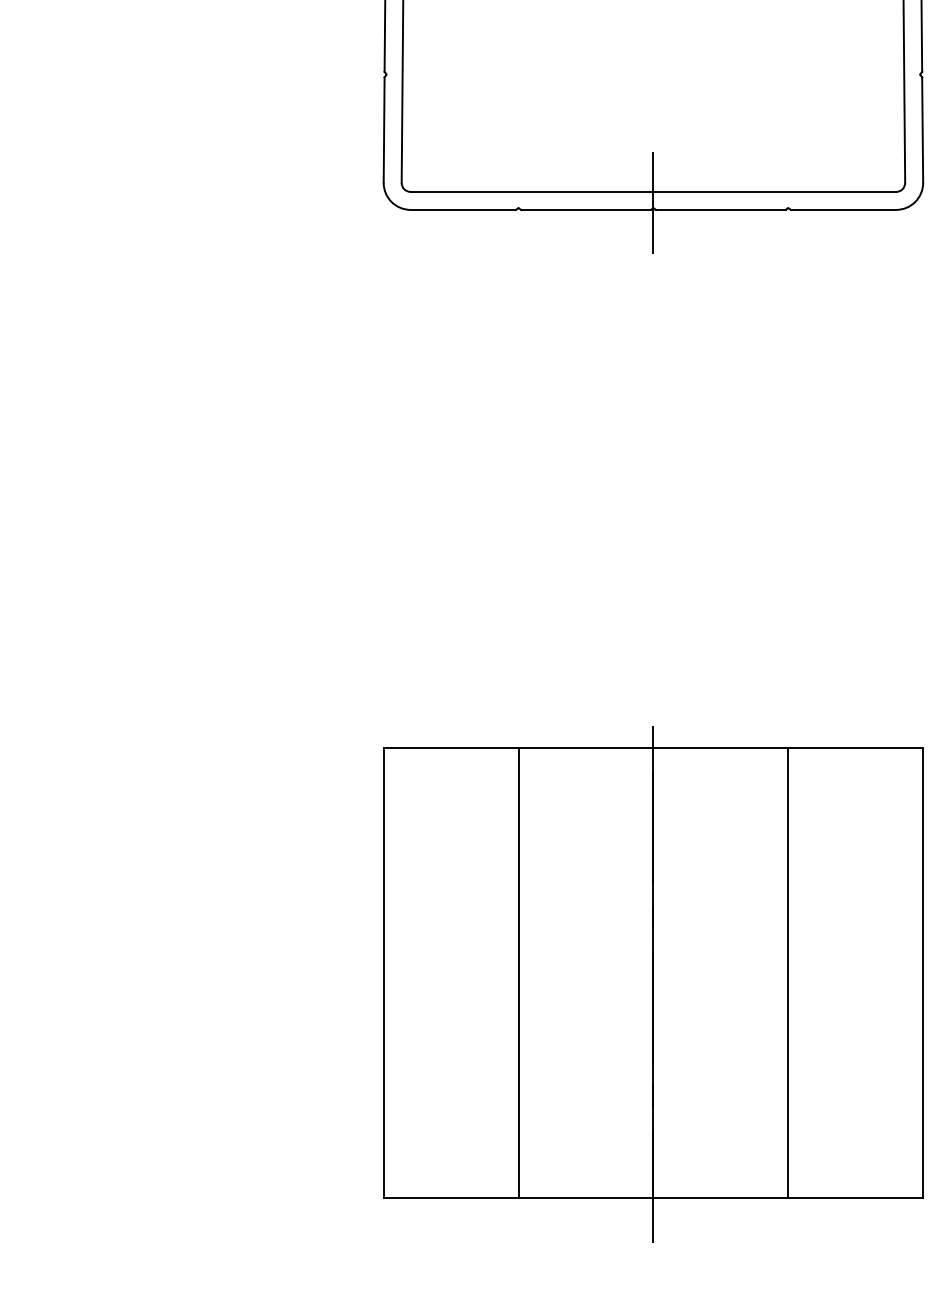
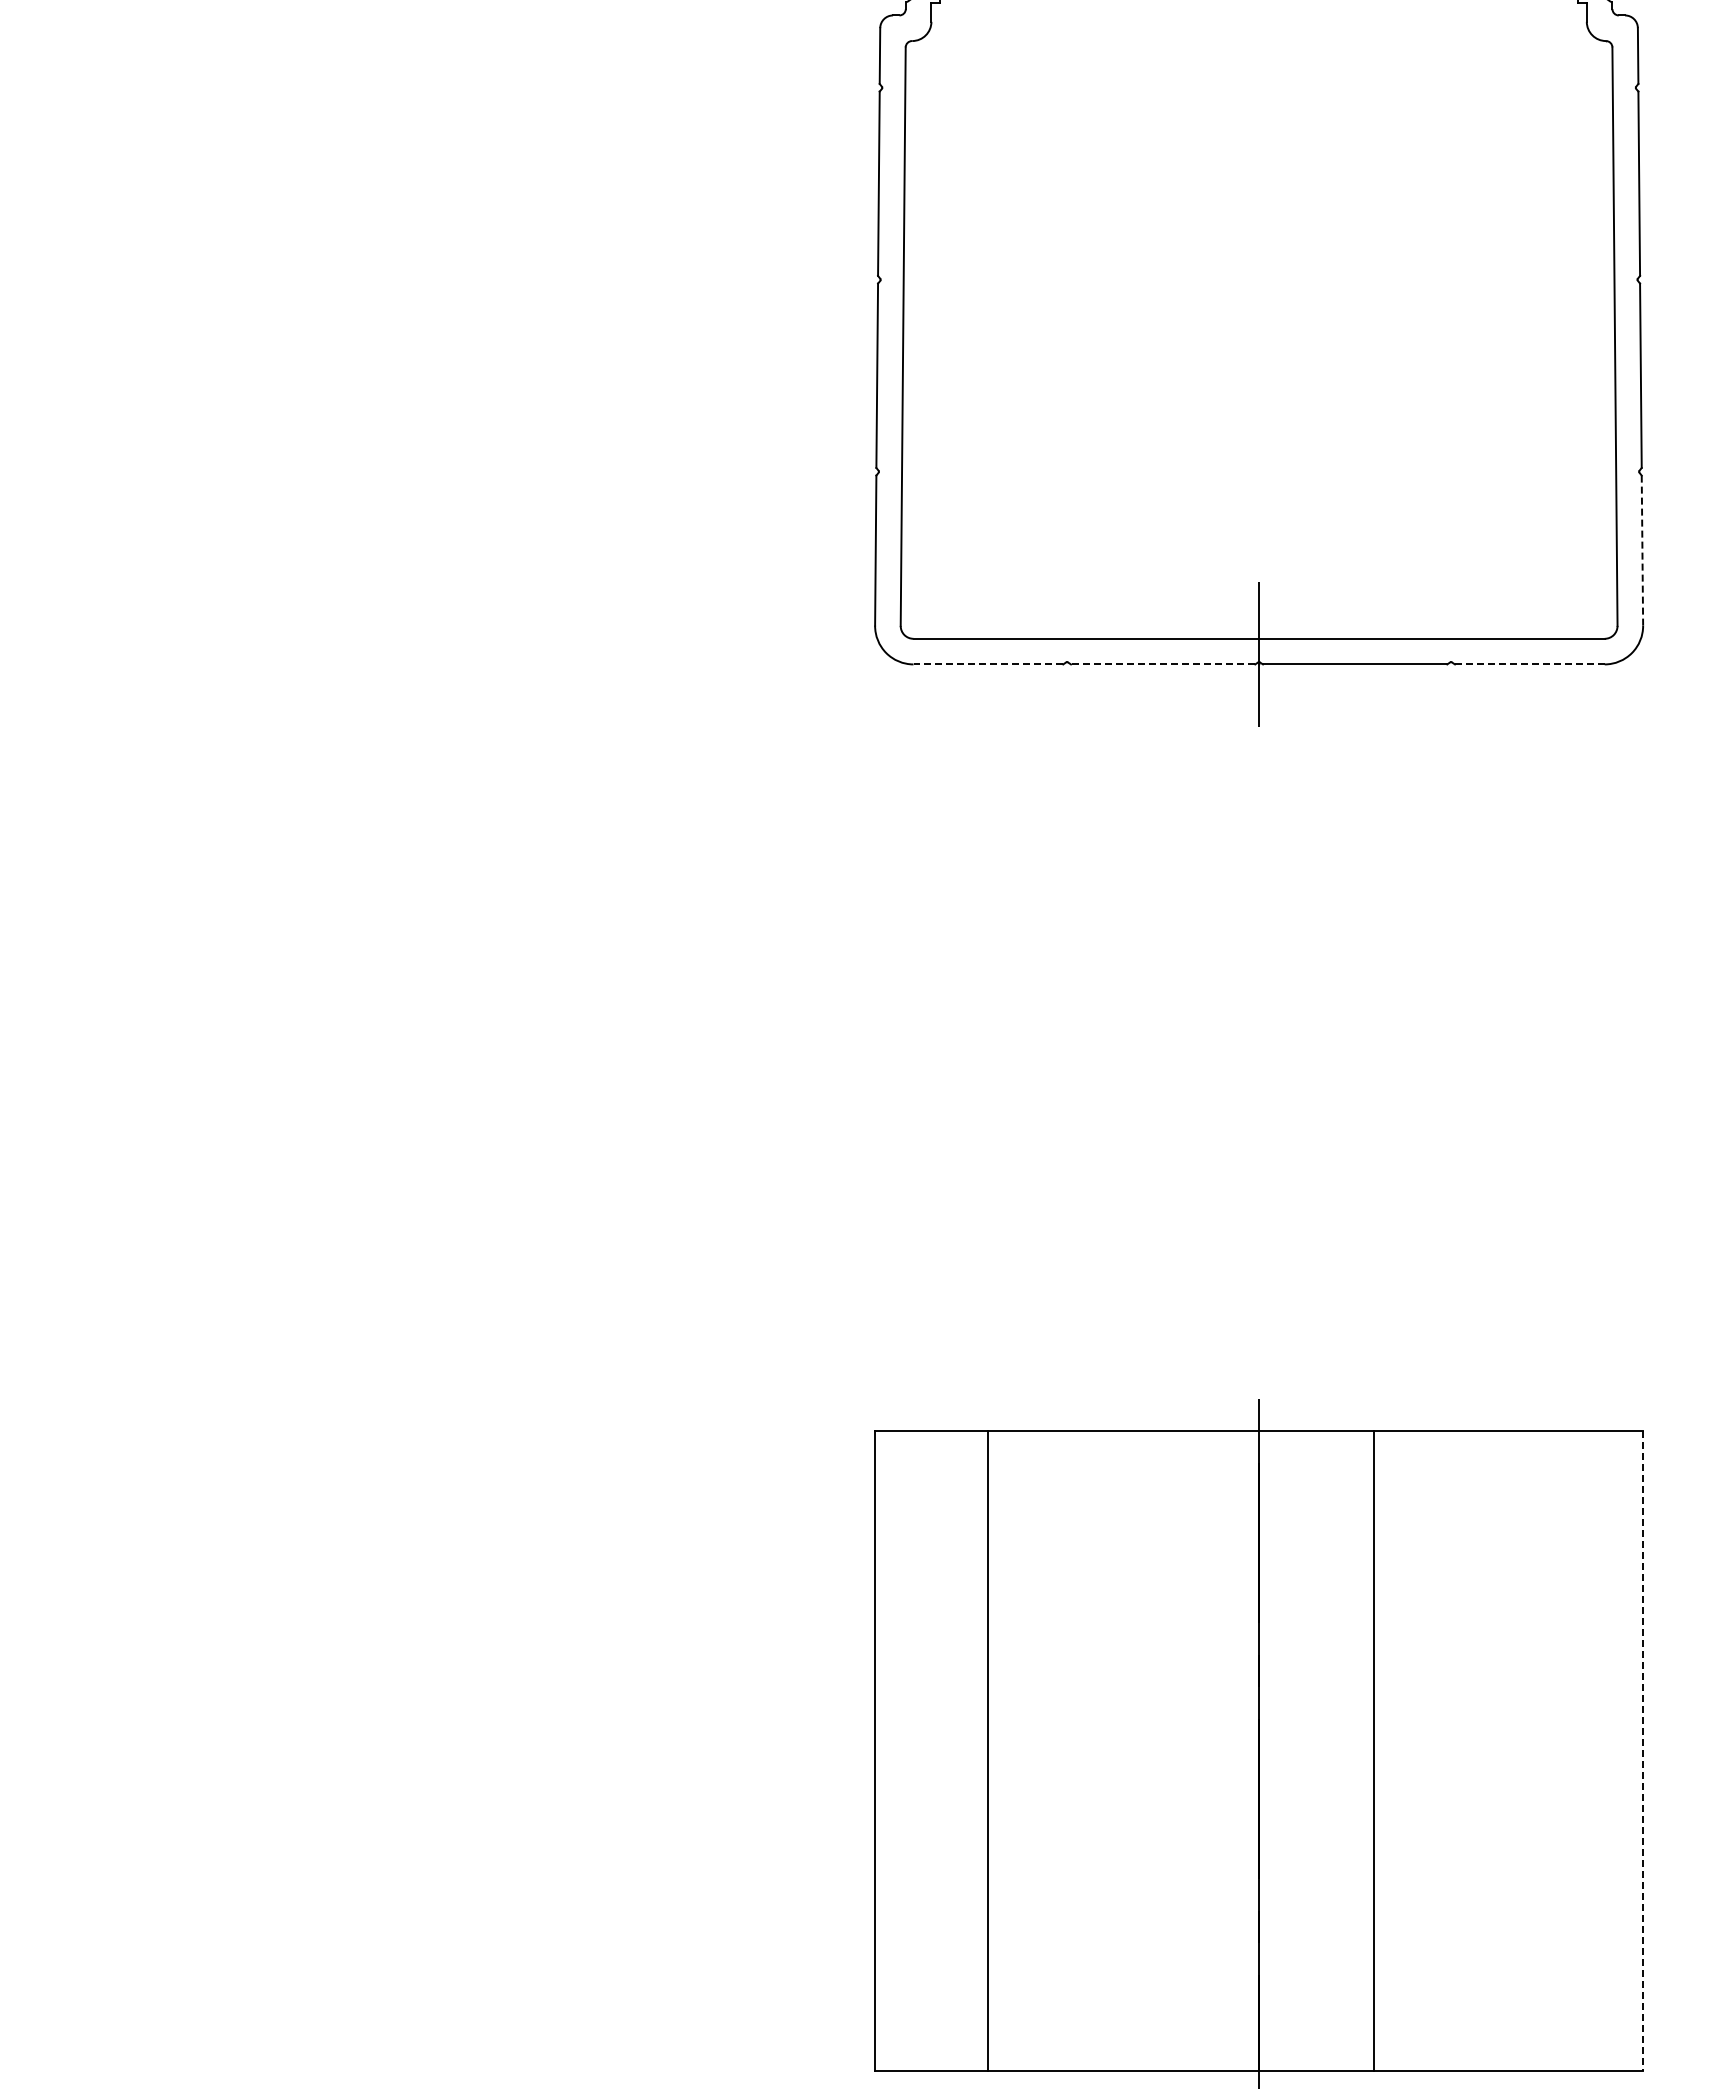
line: (922, 130) -> (1642, 551), solid -> dashed
line: (463, 209) -> (988, 664), solid -> dashed
line: (585, 209) -> (1162, 664), solid -> dashed
line: (843, 209) -> (1529, 664), solid -> dashed
line: (518, 972) -> (988, 1750), moved
line: (788, 972) -> (1374, 1750), moved
line: (923, 973) -> (1643, 1751), solid -> dashed

